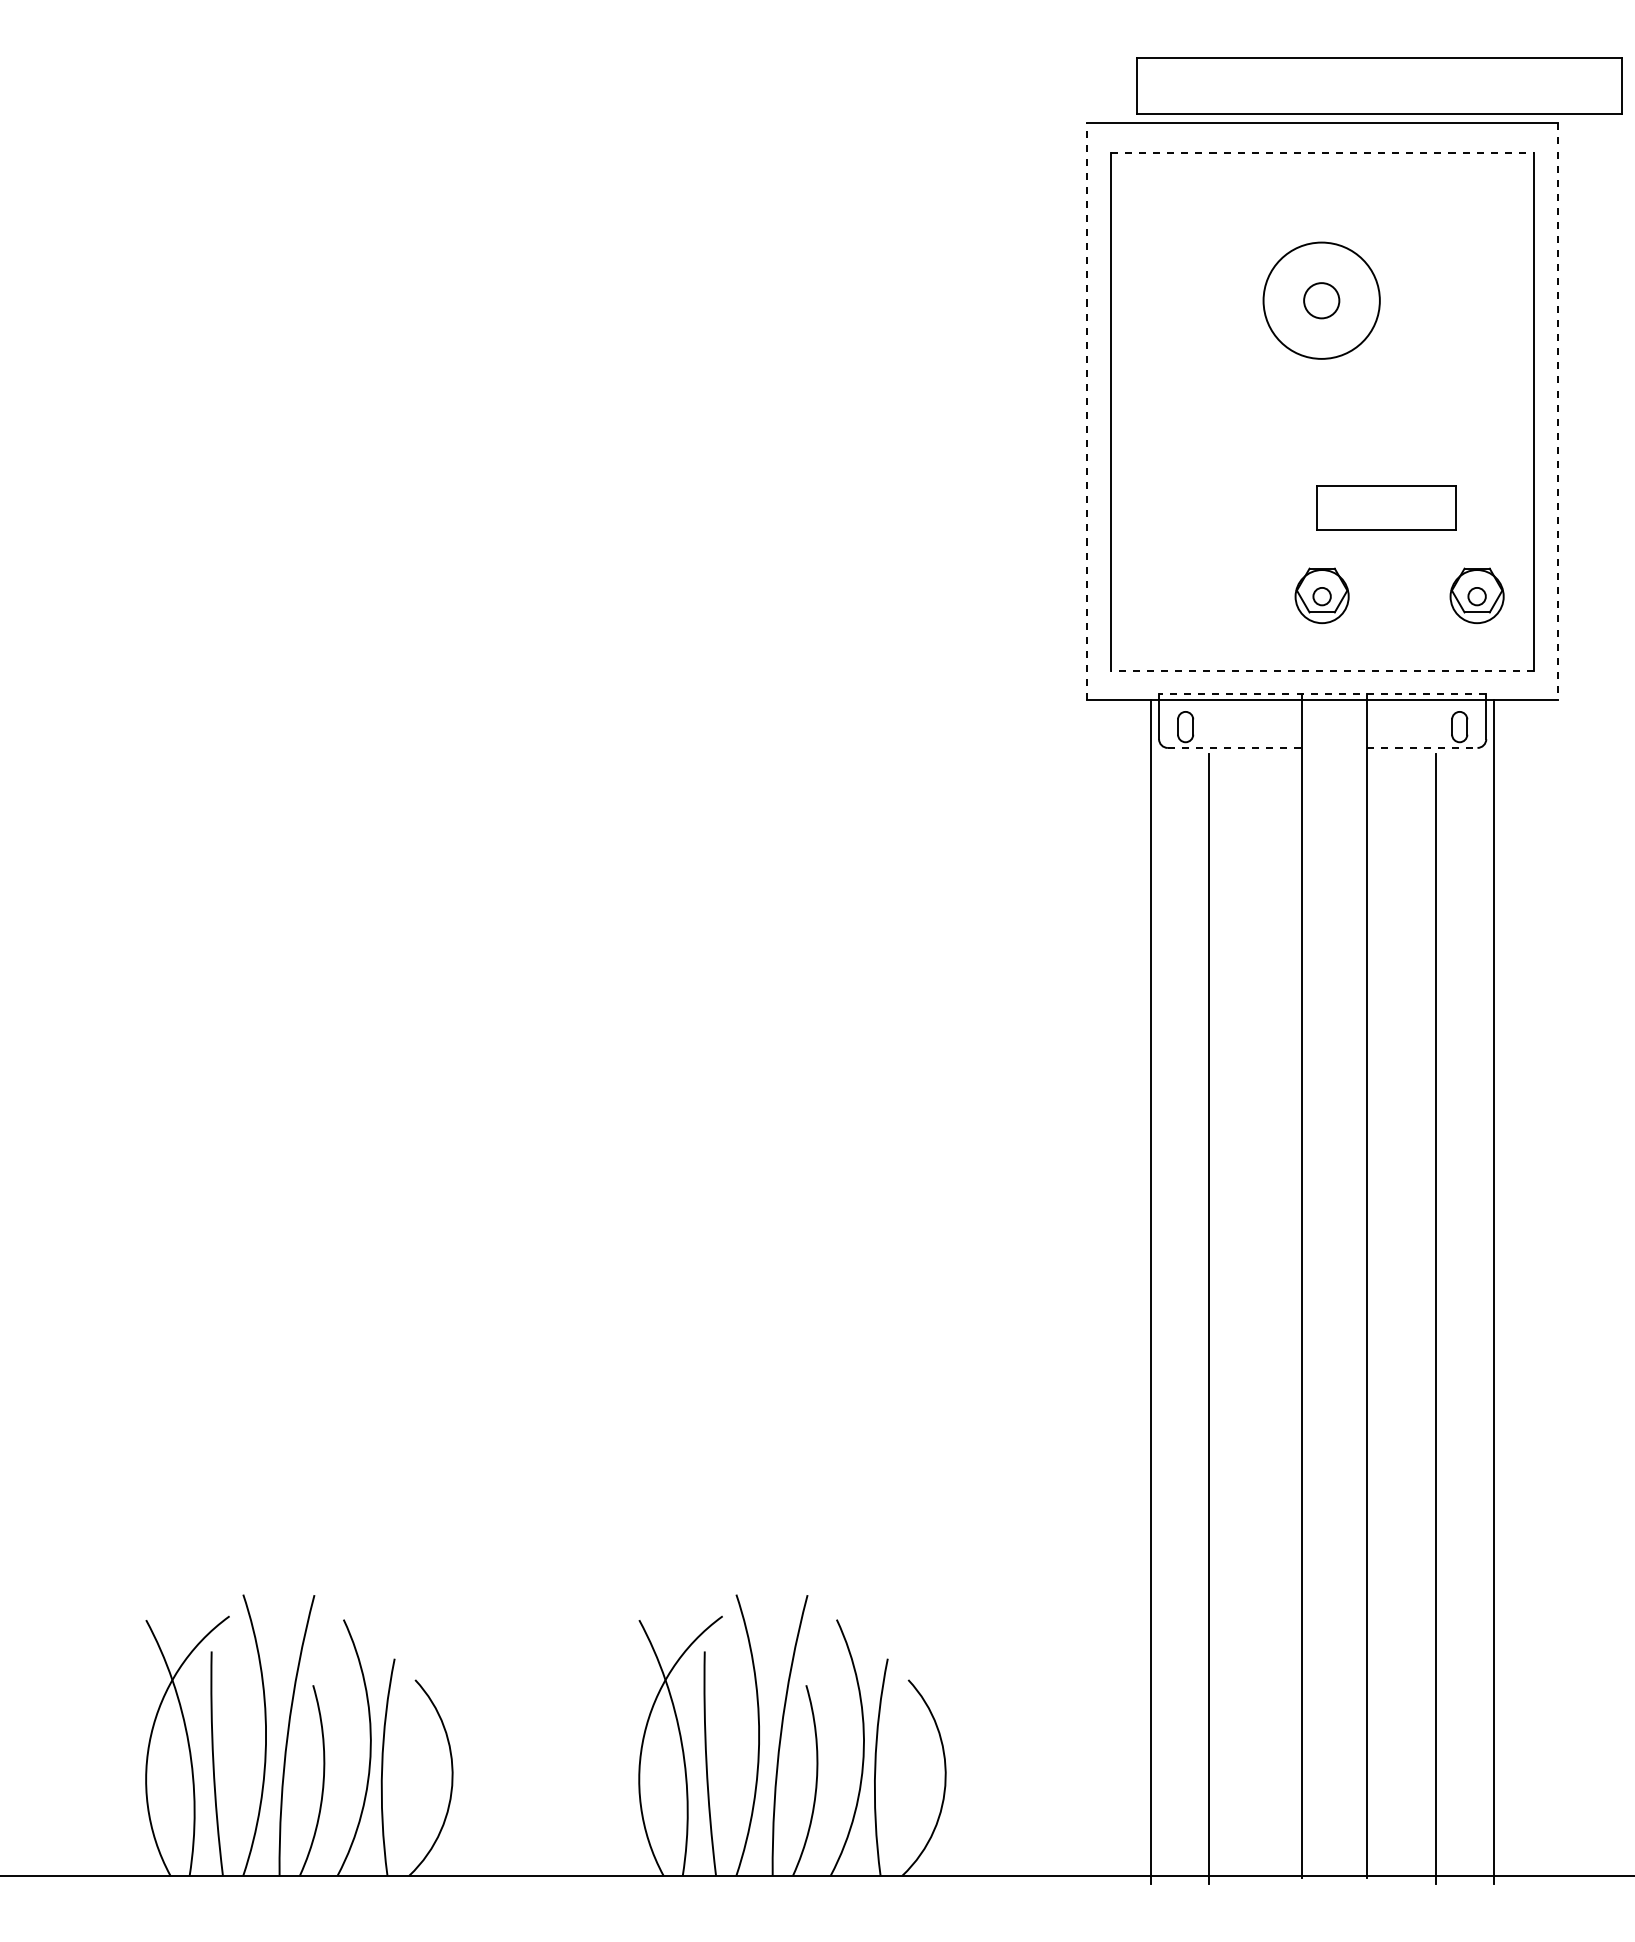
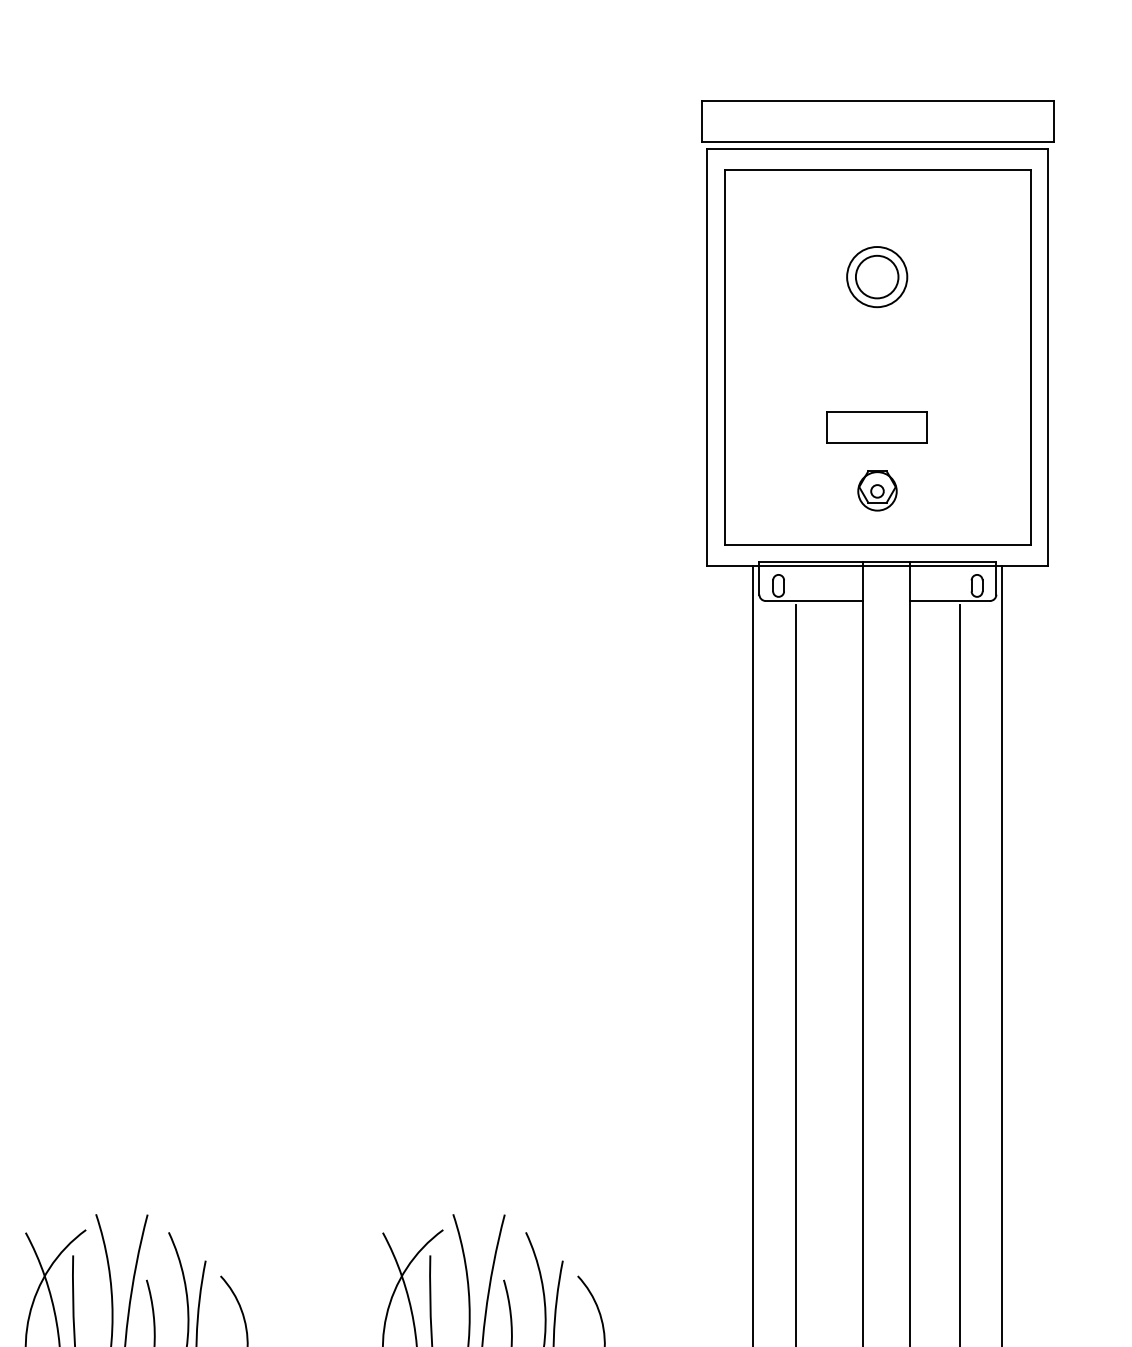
part: (1379, 85) -> (877, 121), moved
line: (1322, 153) -> (877, 170), dashed -> solid
circle: (1321, 300) -> (877, 276), size x0.71
circle: (1321, 300) -> (877, 276), size x1.67
line: (1087, 411) -> (707, 357), dashed -> solid
line: (1558, 412) -> (1048, 358), dashed -> solid
part: (1386, 507) -> (877, 426), moved
part: (1476, 595) -> (989, 490), removed
line: (1321, 670) -> (877, 544), dashed -> solid
line: (1322, 694) -> (877, 562), dashed -> solid
line: (1234, 748) -> (814, 601), dashed -> solid
line: (1422, 748) -> (950, 601), dashed -> solid

